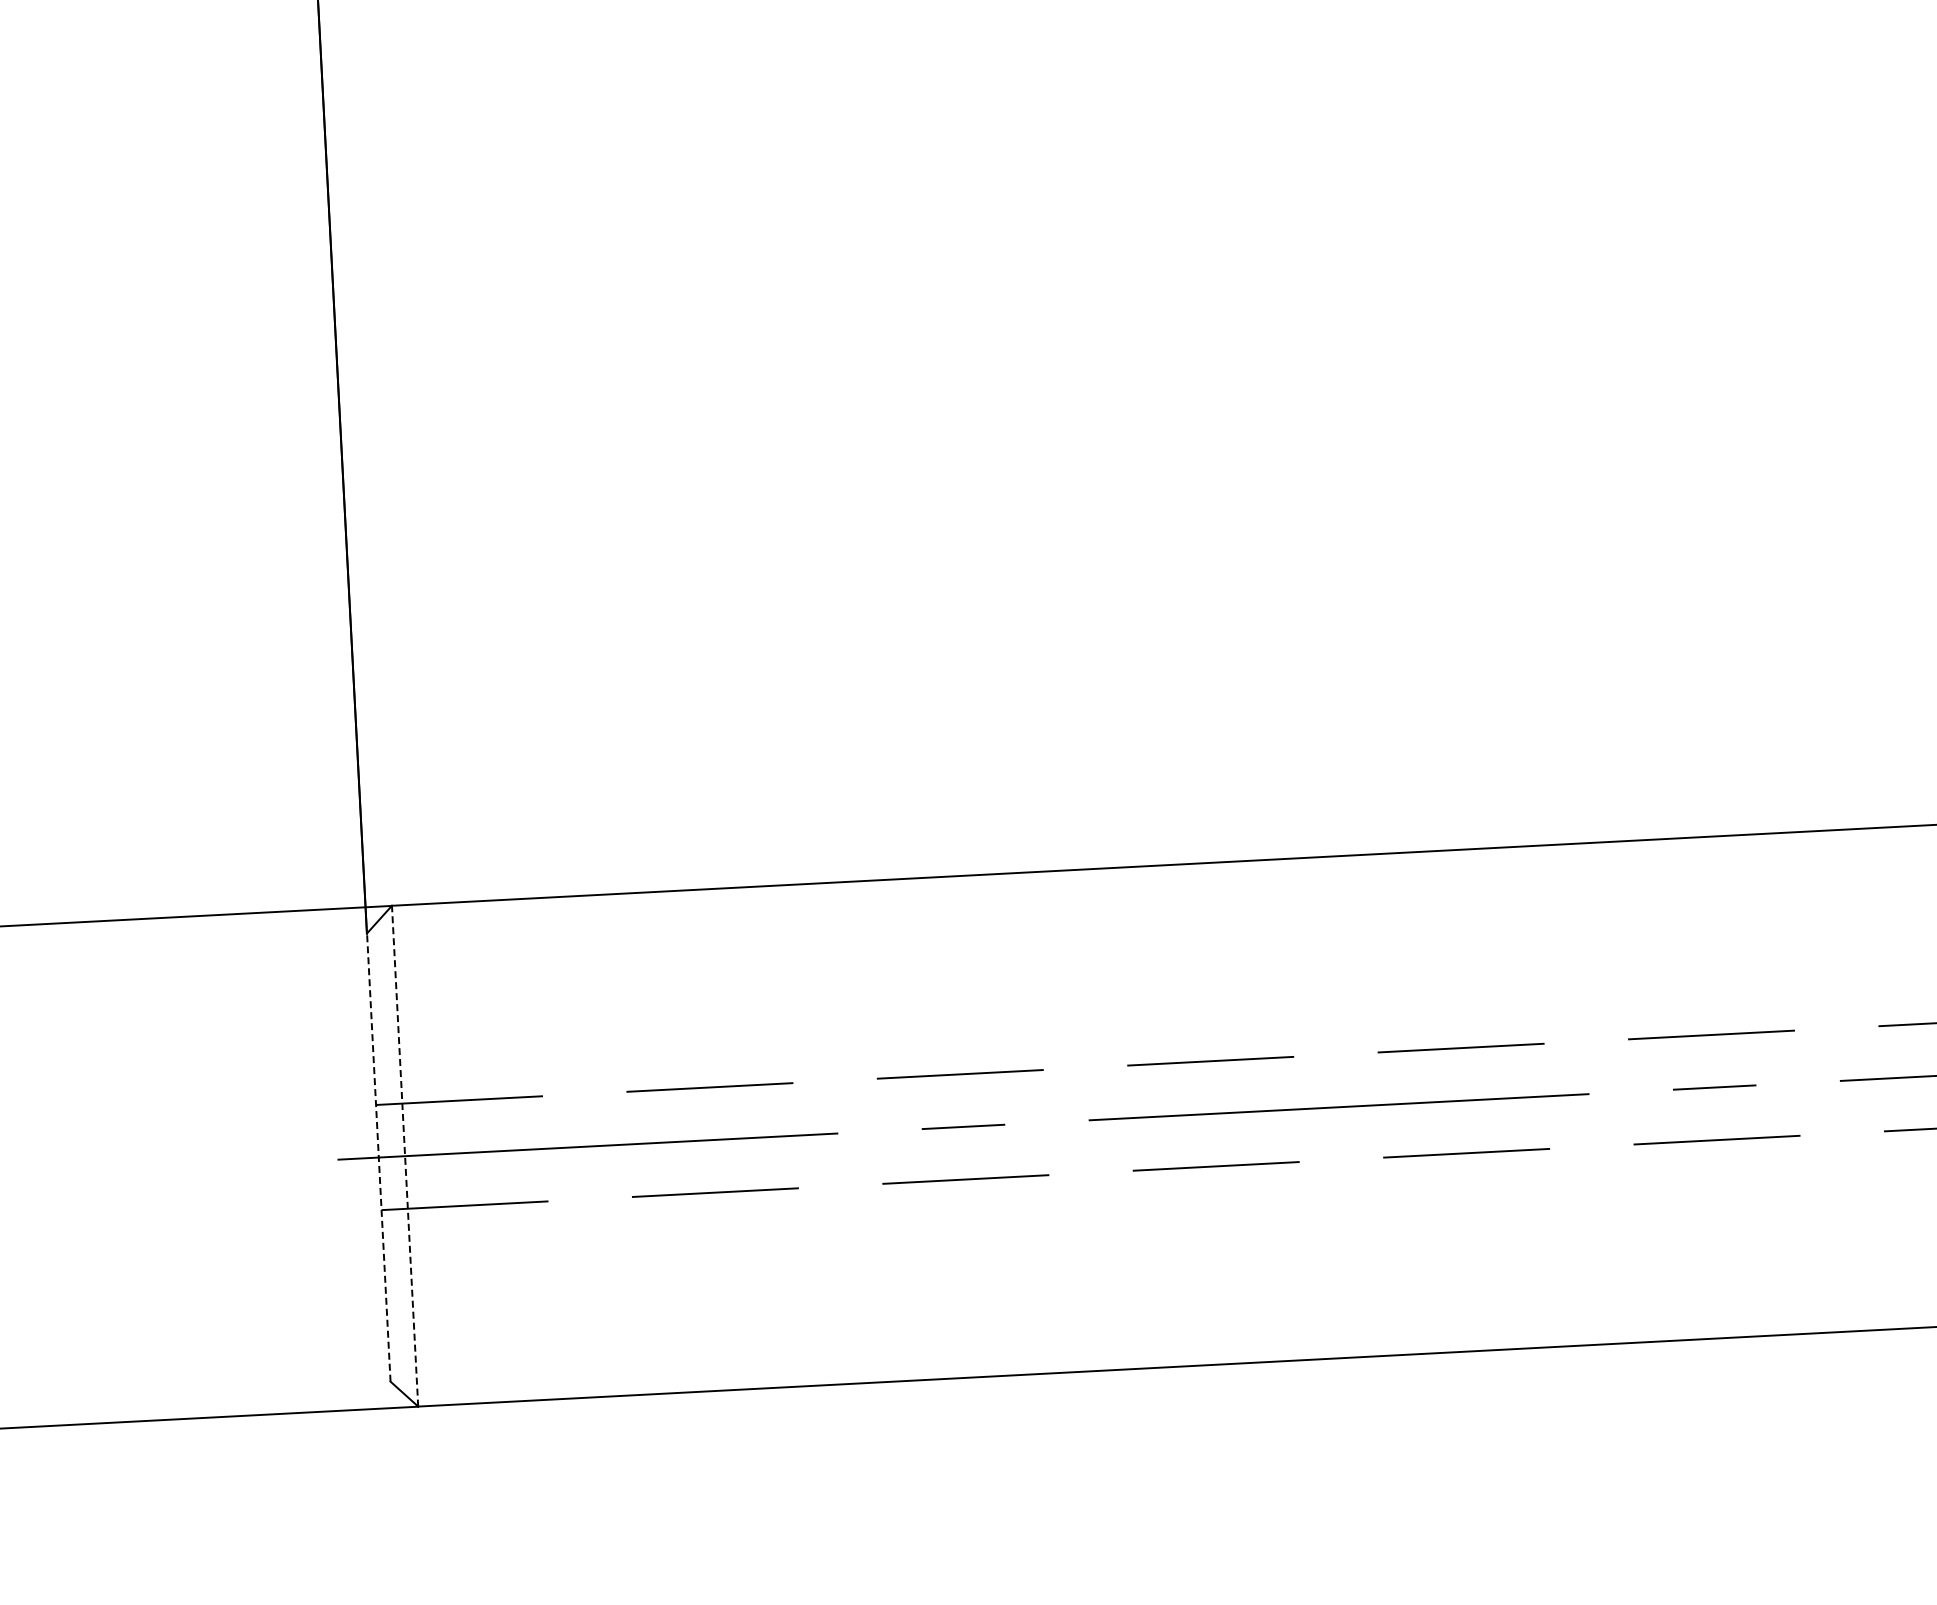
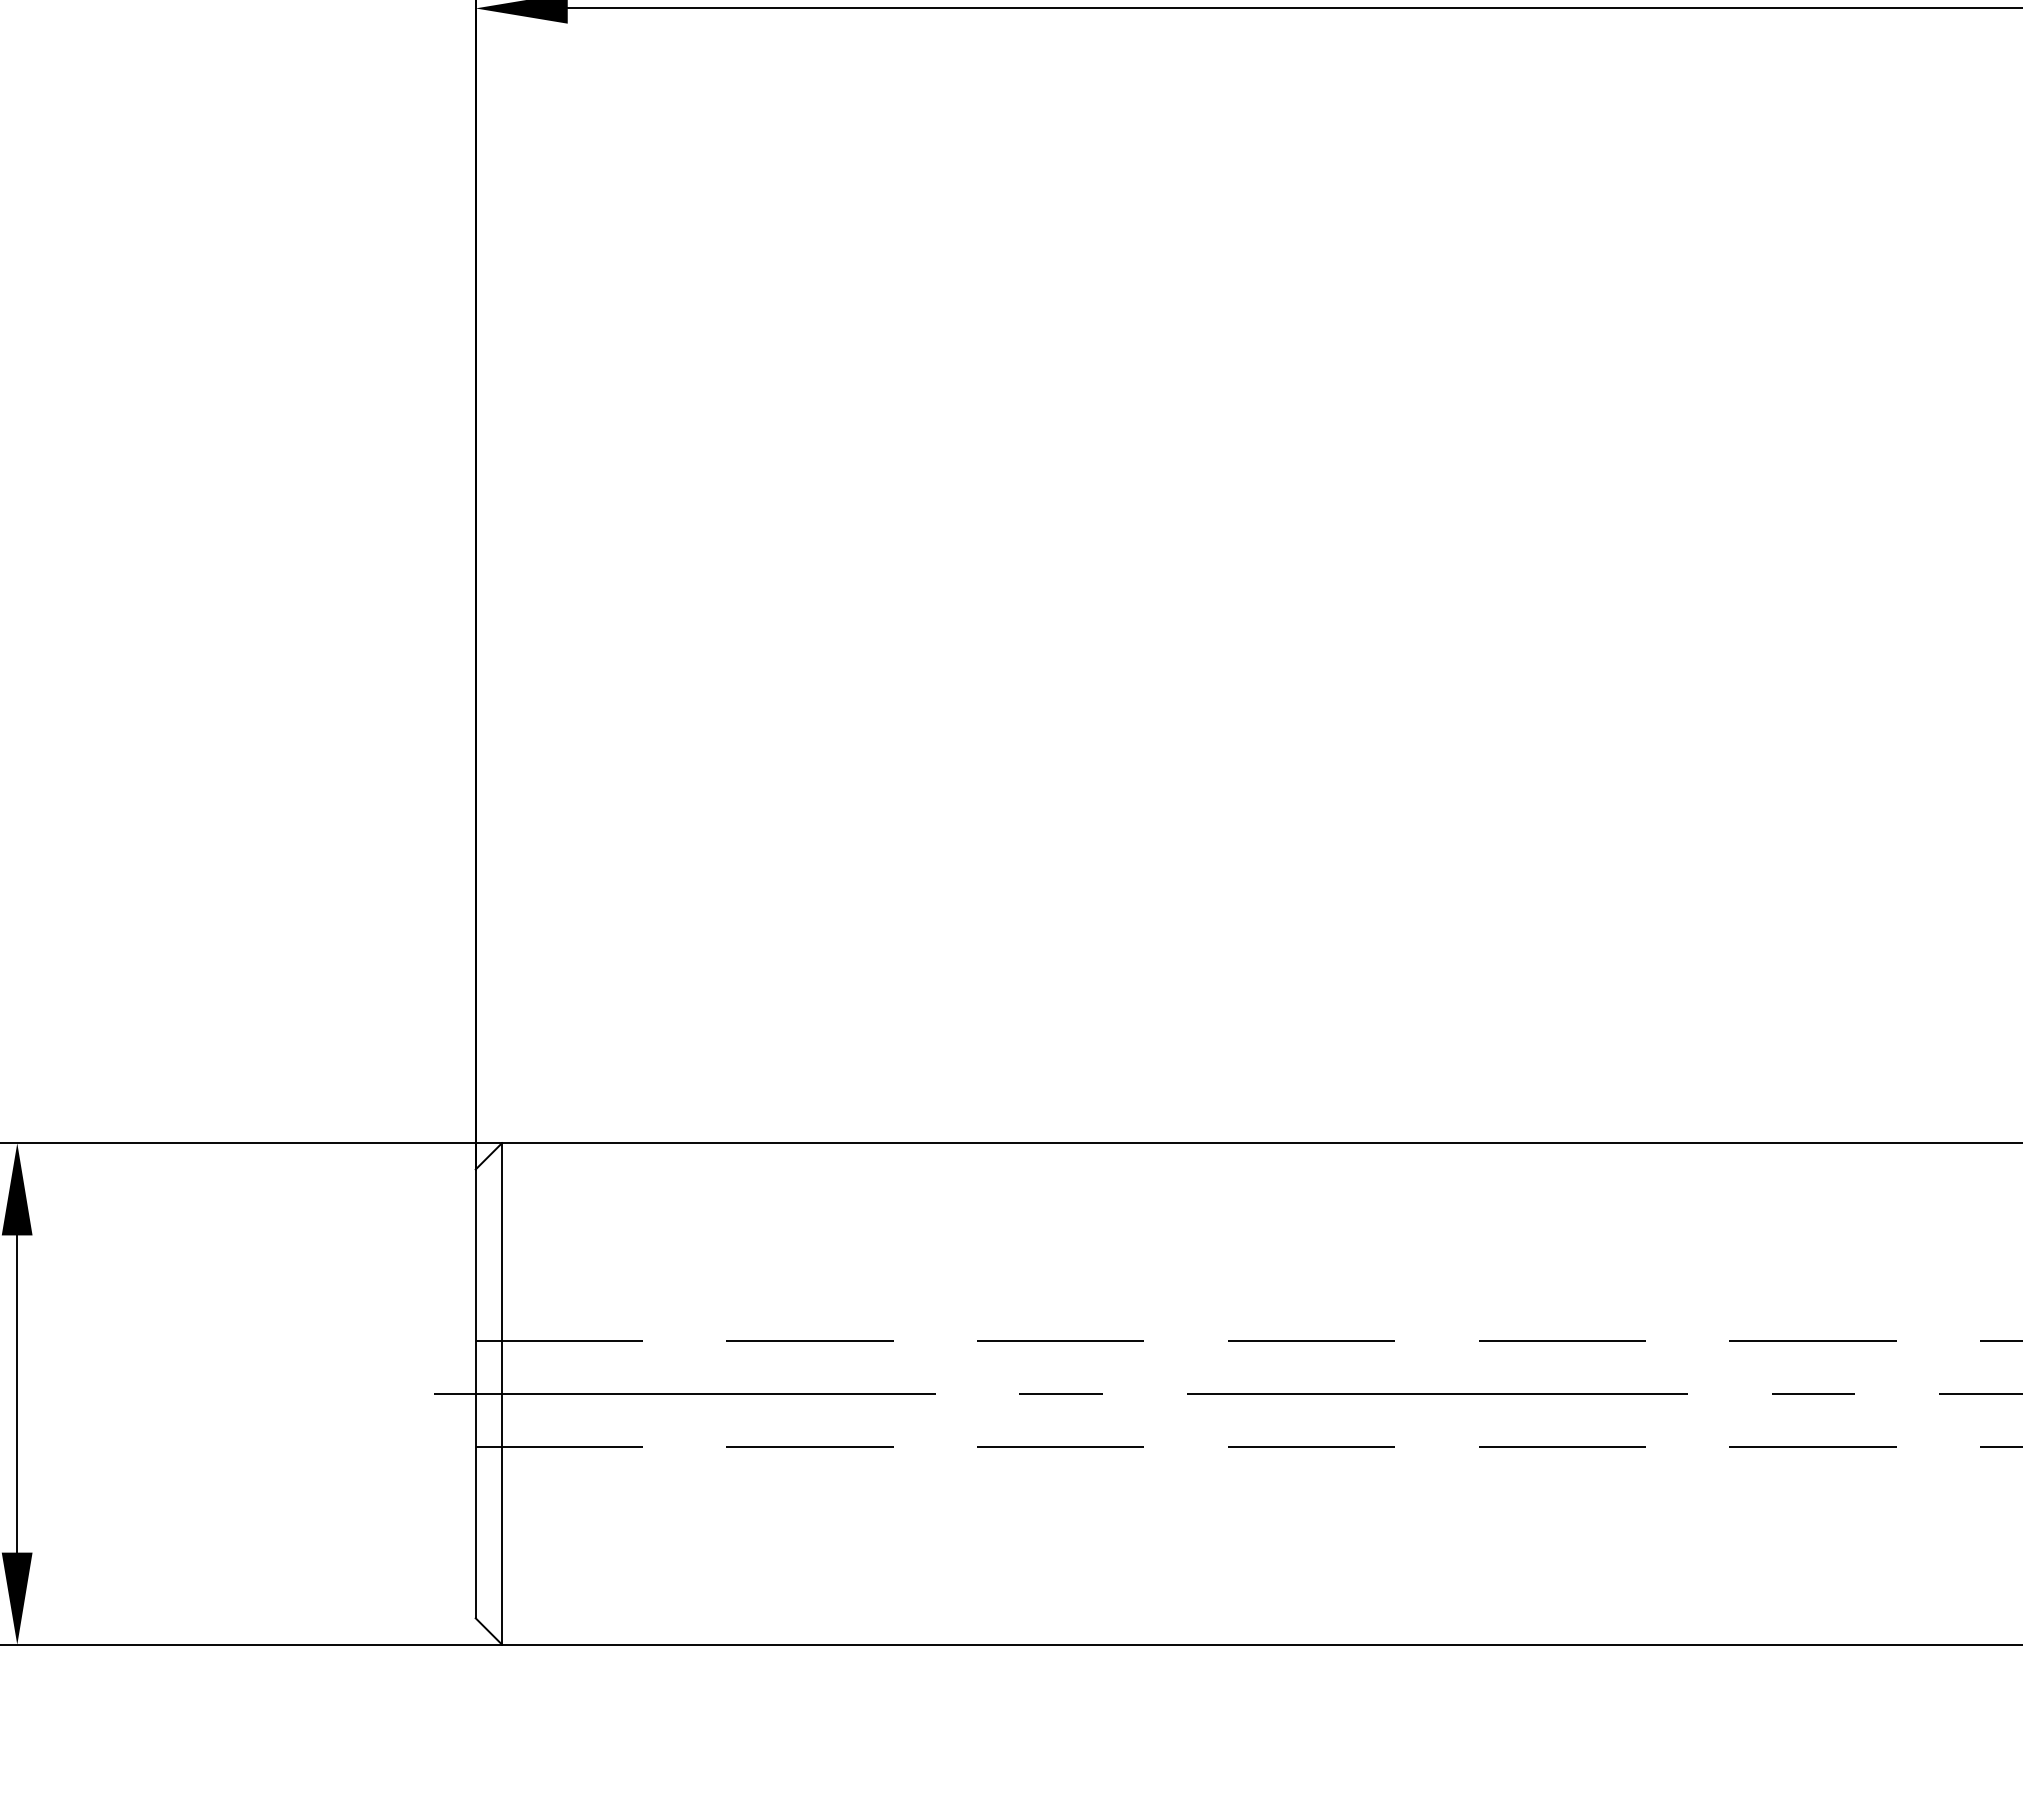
line: (405, 1155) -> (502, 1393), dashed -> solid
line: (378, 1157) -> (475, 1393), dashed -> solid

